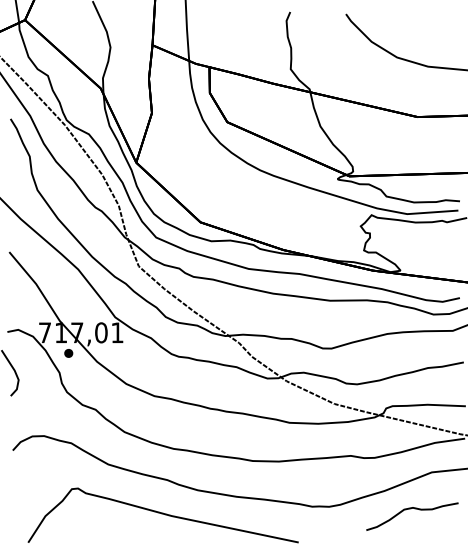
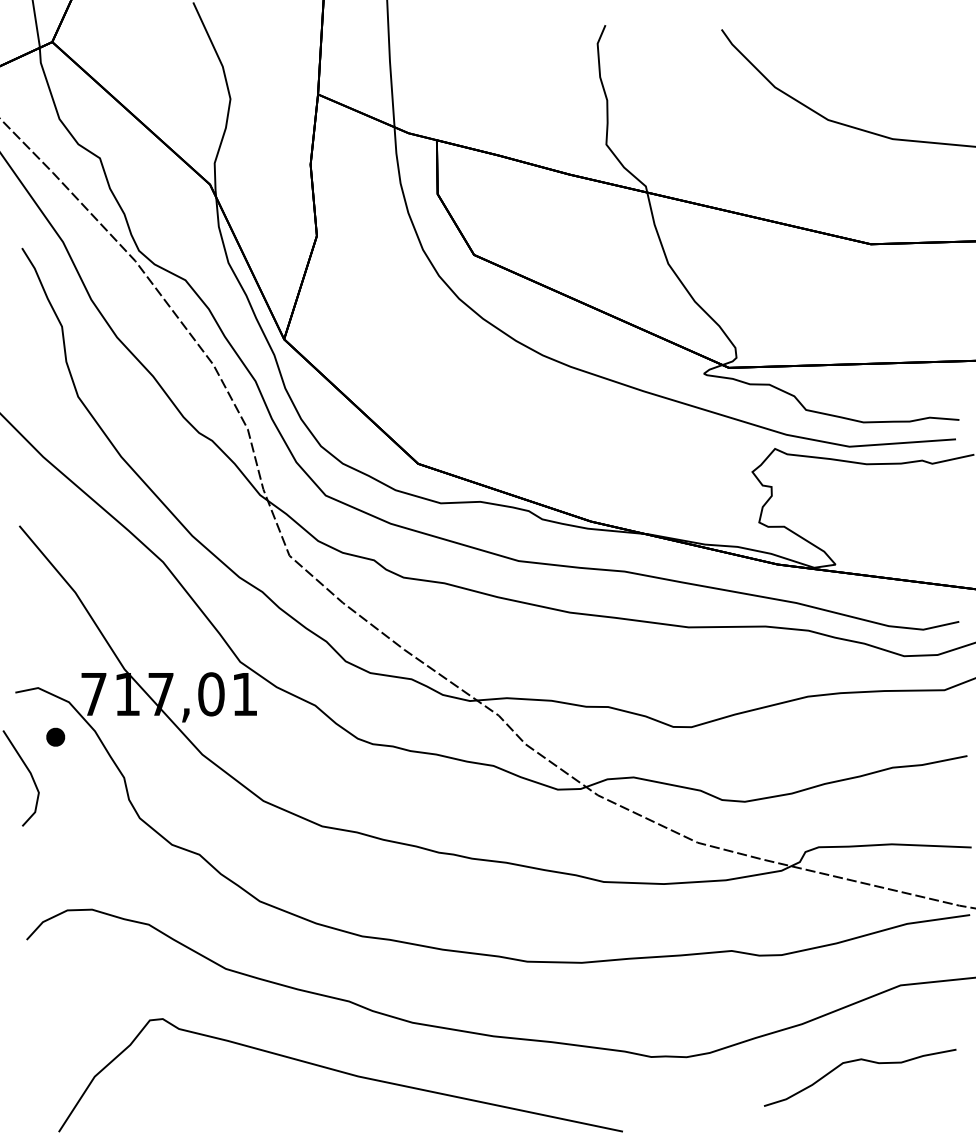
part: (68, 353) -> (55, 737), moved

